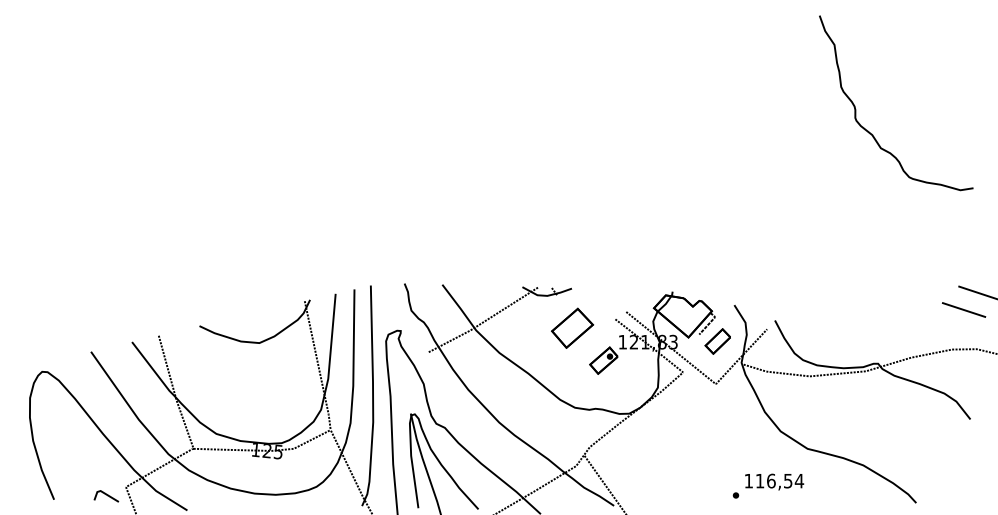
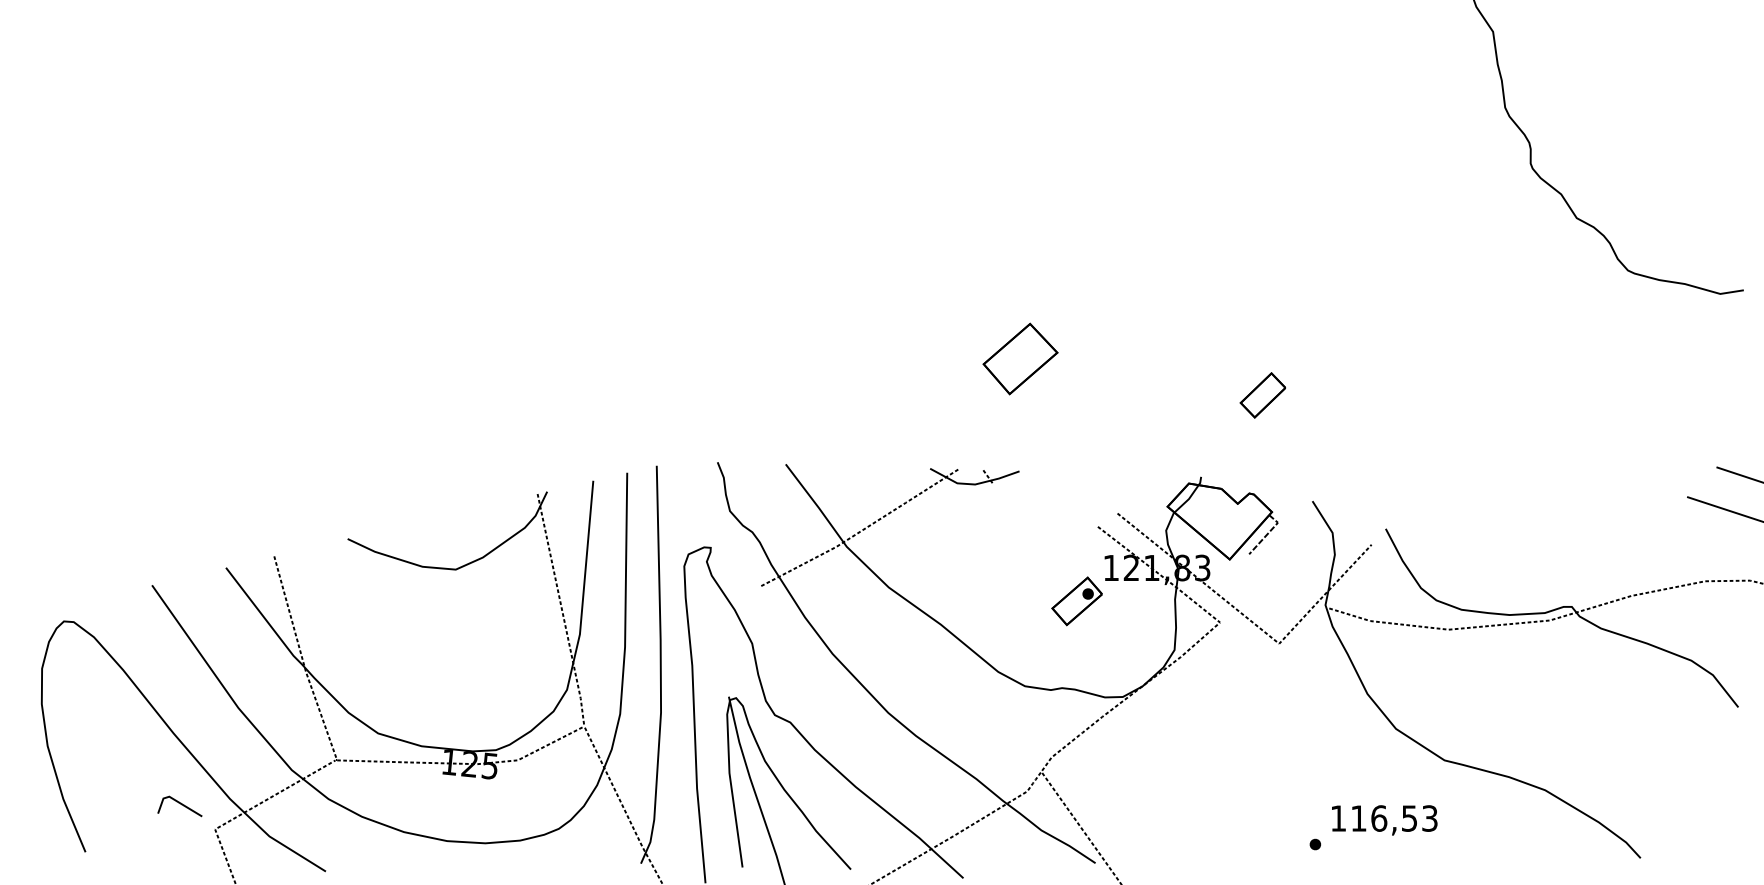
part: (572, 327) -> (1020, 357), moved
part: (717, 341) -> (1262, 395), moved
text: (799, 480) -> (1429, 817), 116,54 -> 116,53
line: (106, 495) -> (179, 804), moved

